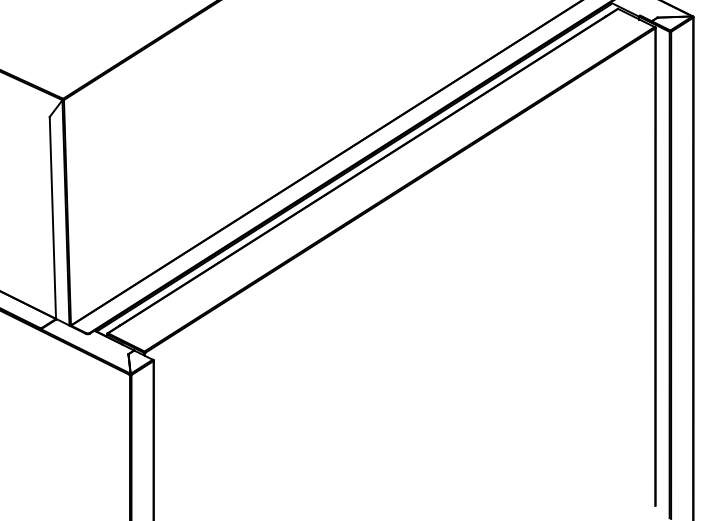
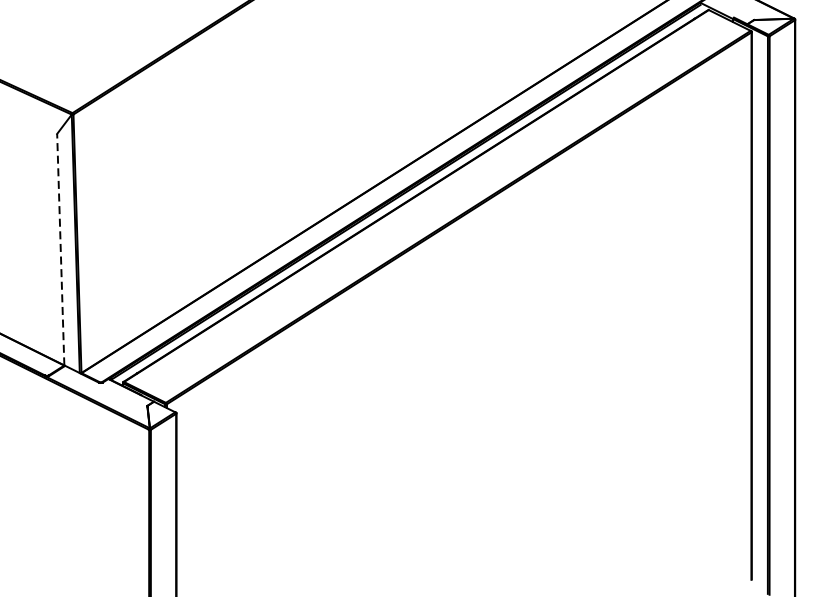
line: (52, 217) -> (60, 249), solid -> dashed

